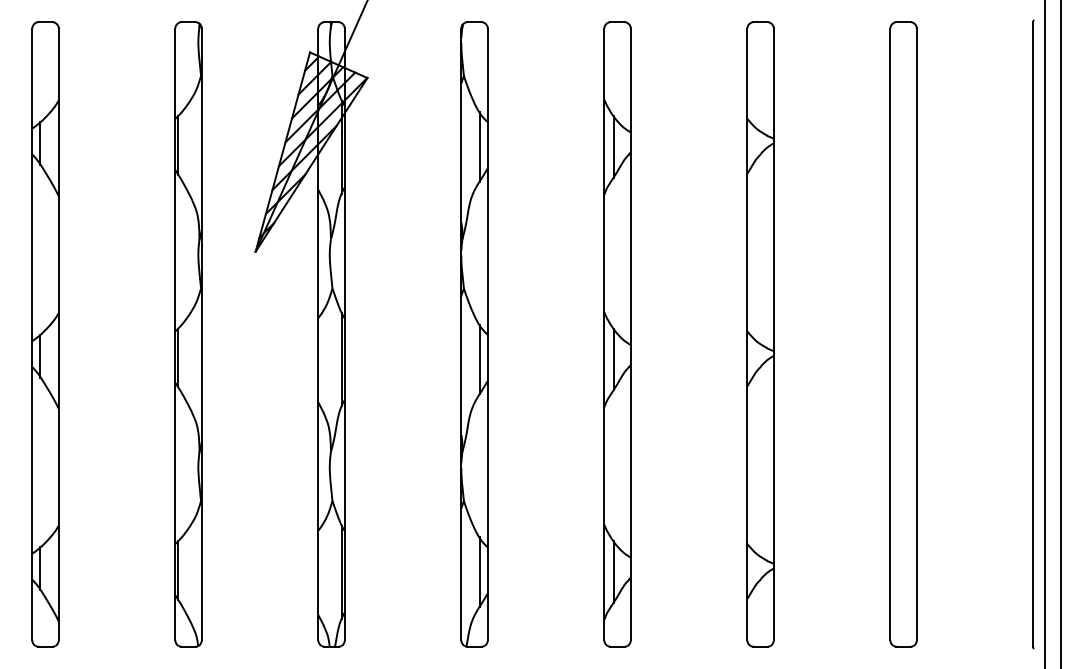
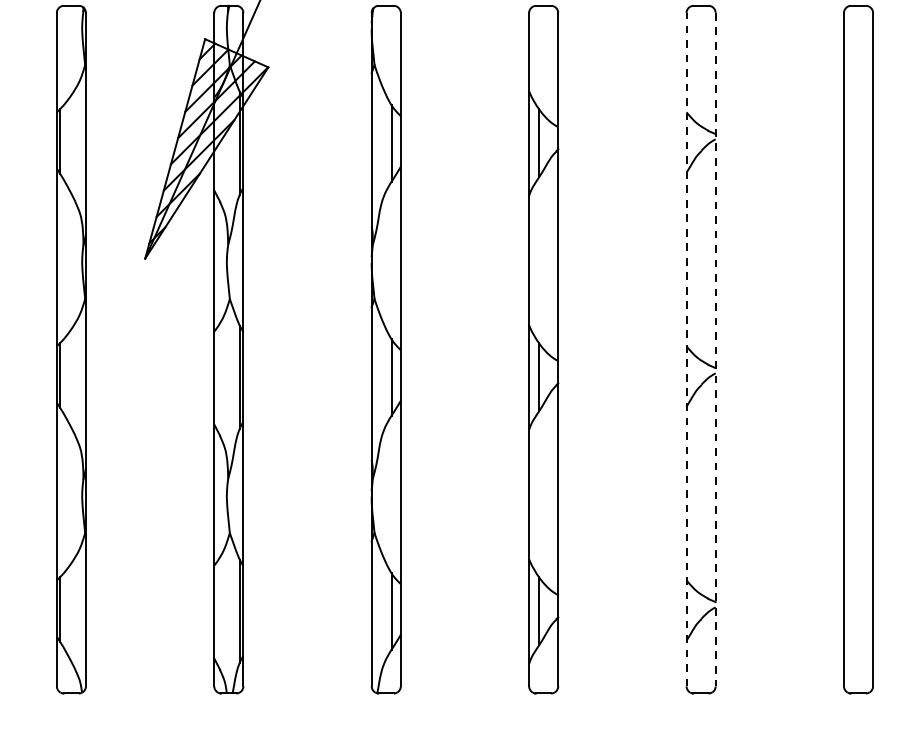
line: (747, 334) -> (686, 349), solid -> dashed
line: (773, 334) -> (715, 349), solid -> dashed

